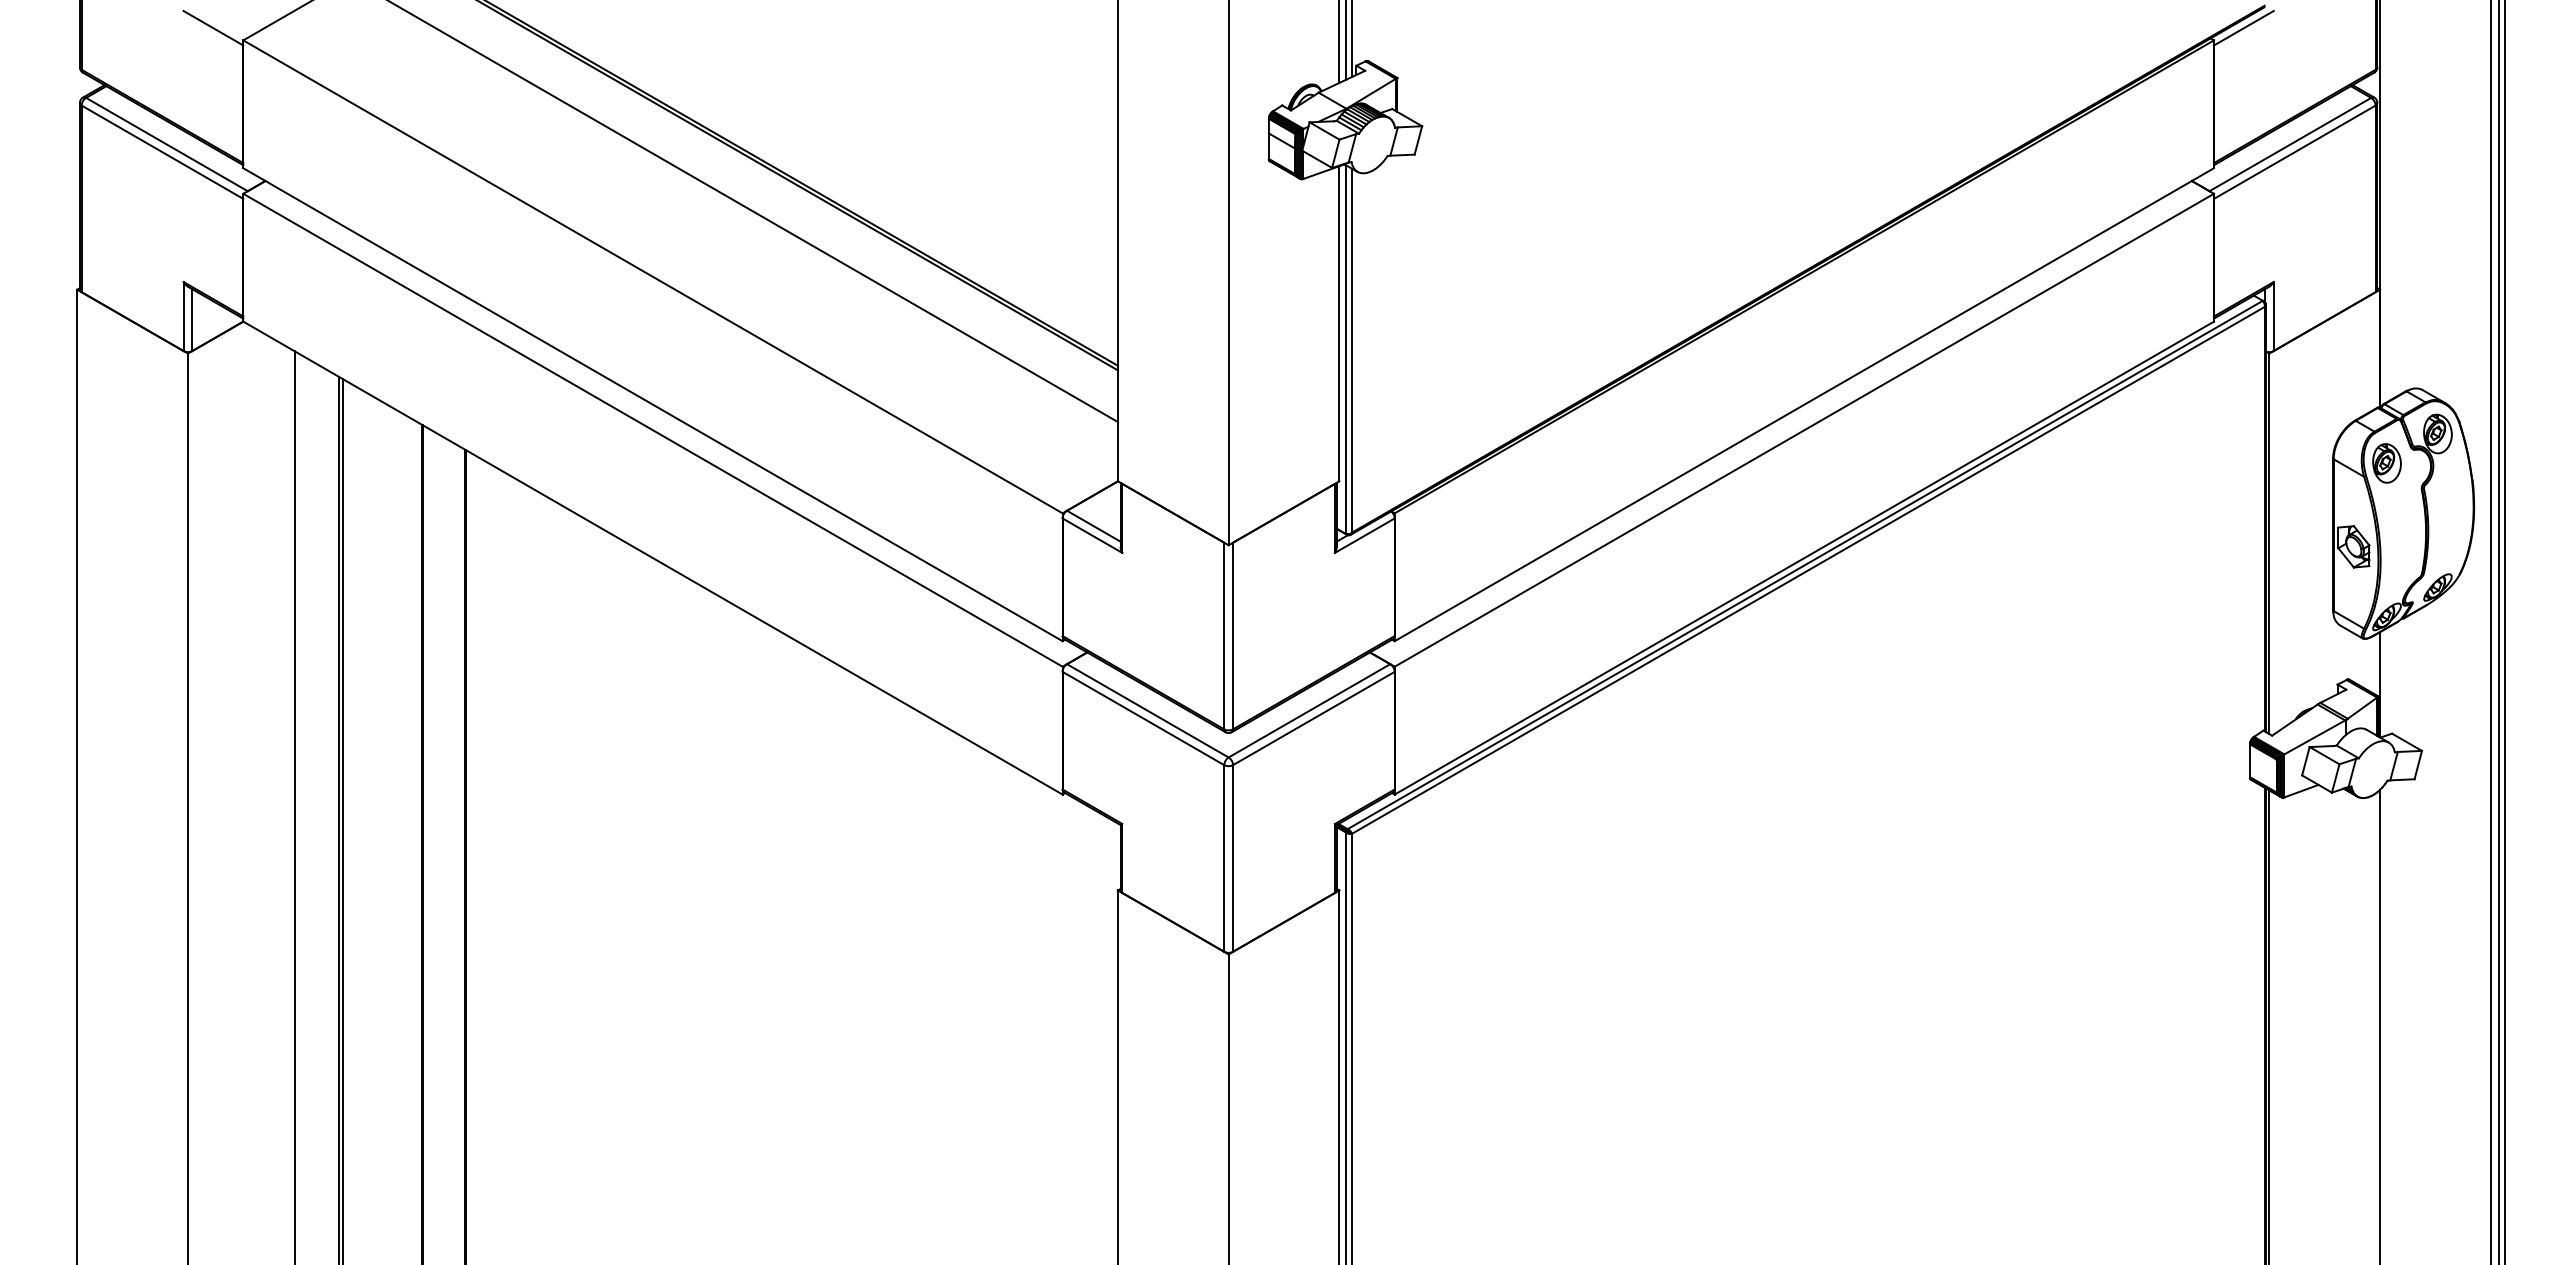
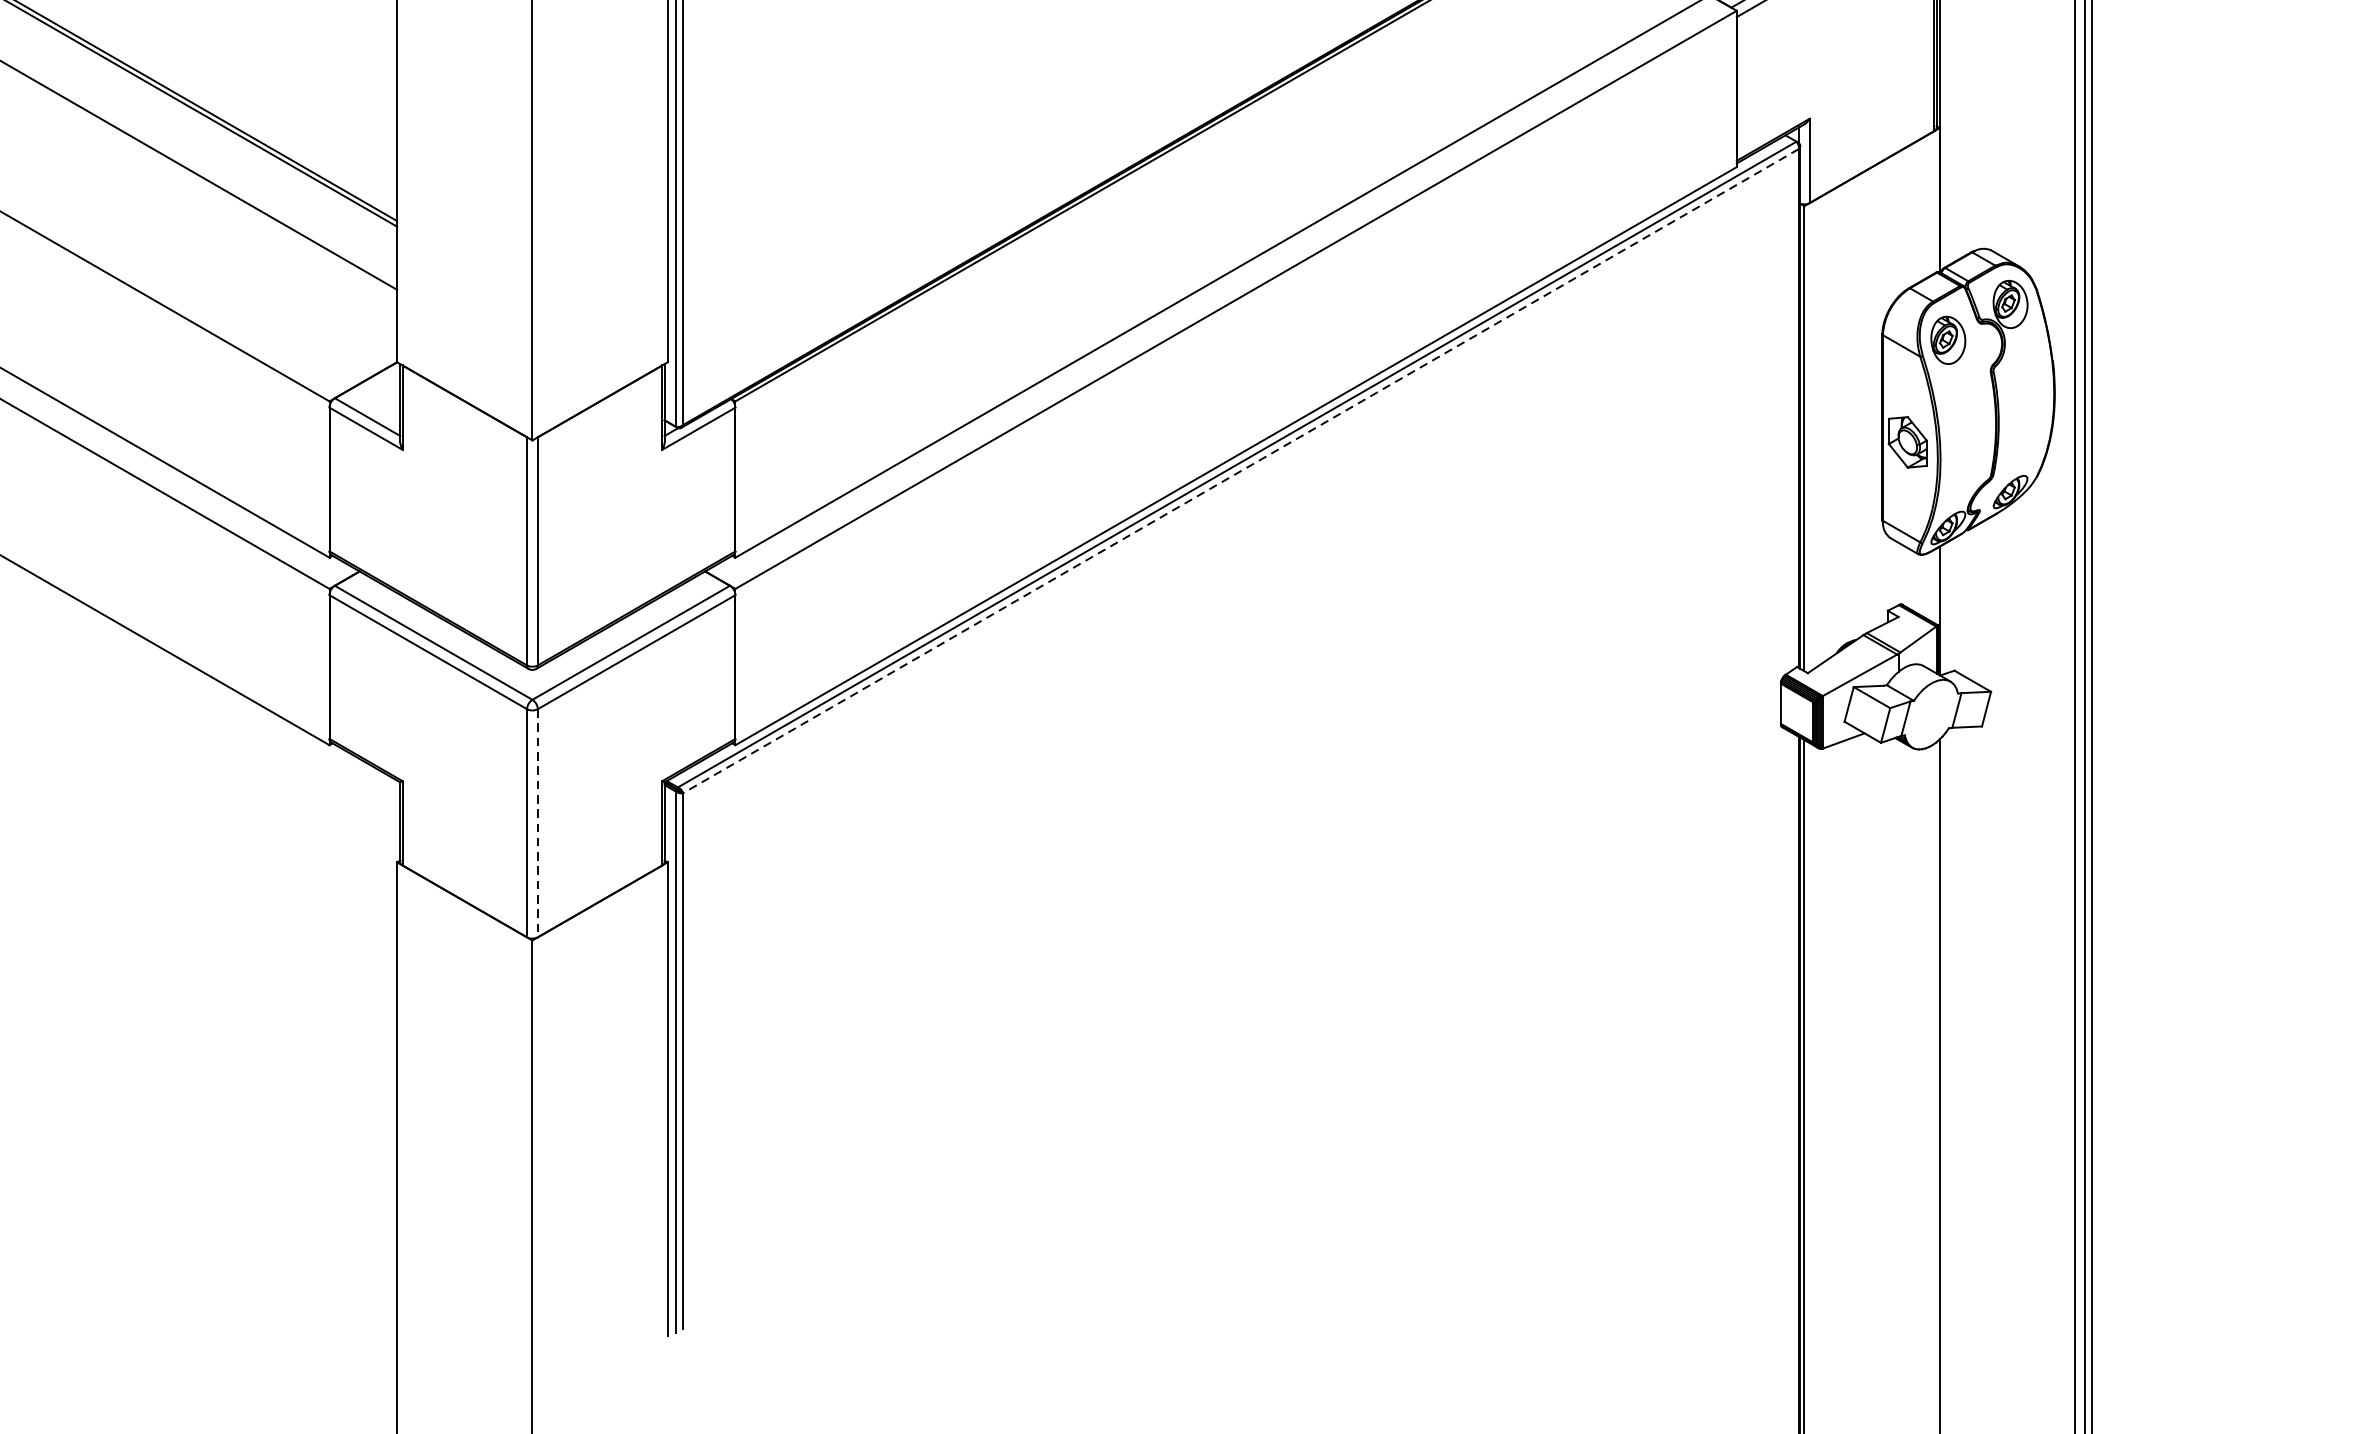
line: (1808, 570) -> (1241, 471), solid -> dashed
line: (1233, 858) -> (538, 823), solid -> dashed

